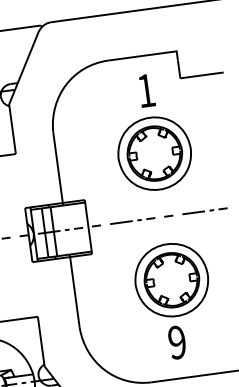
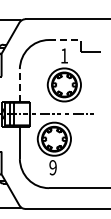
line: (148, 56) -> (67, 40), solid -> dashed
line: (57, 165) -> (19, 84), solid -> dashed
part: (172, 300) -> (53, 148), moved

